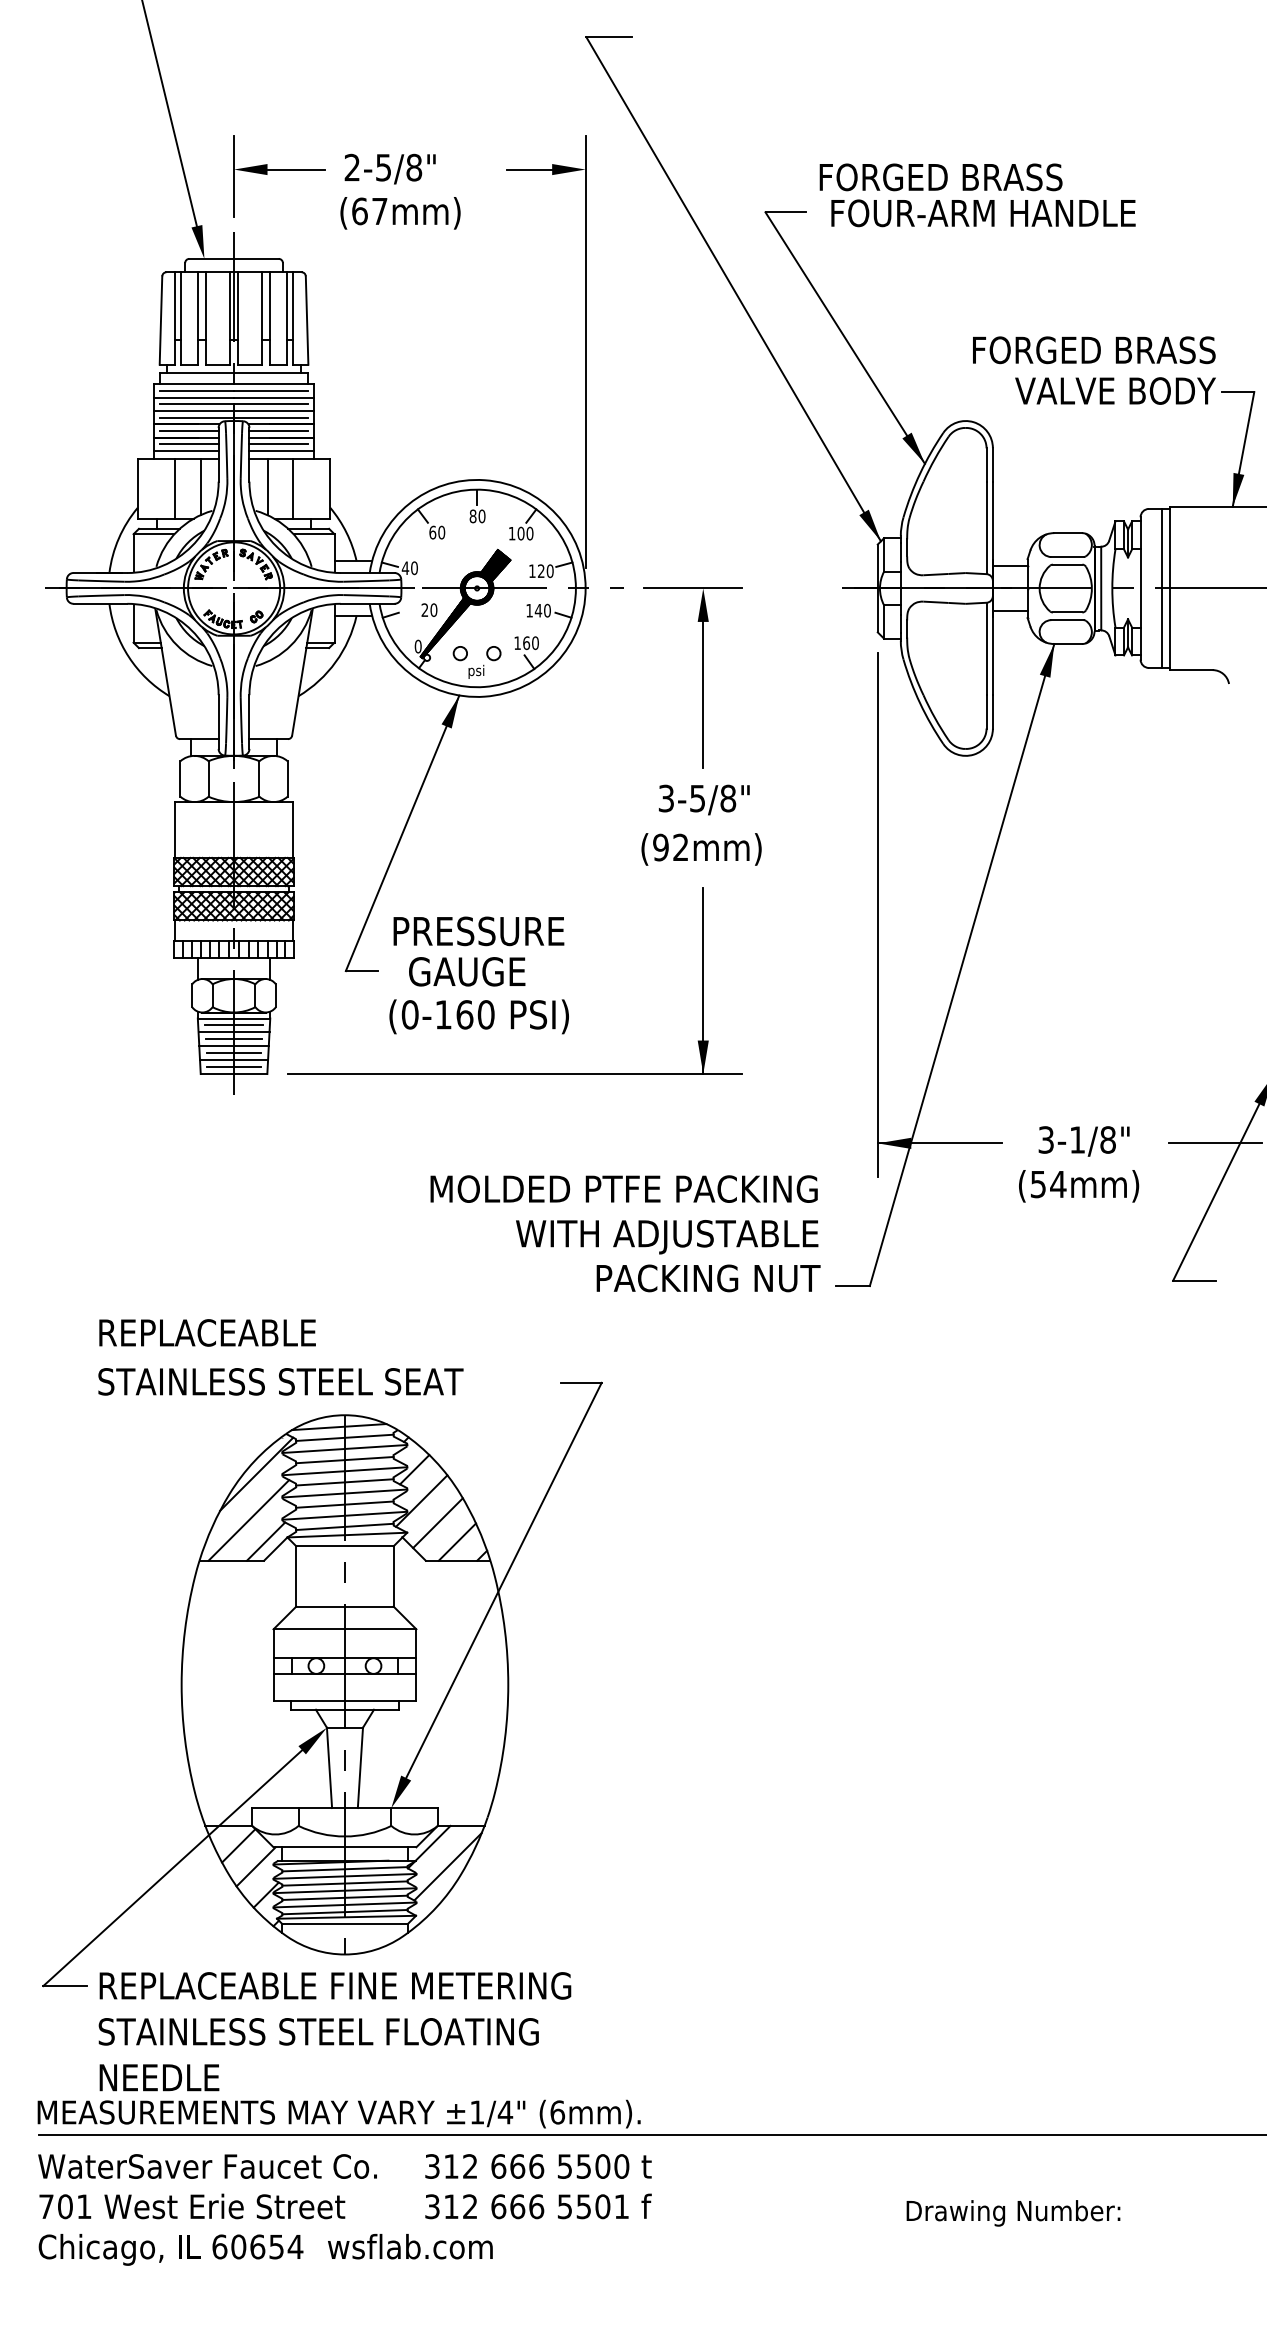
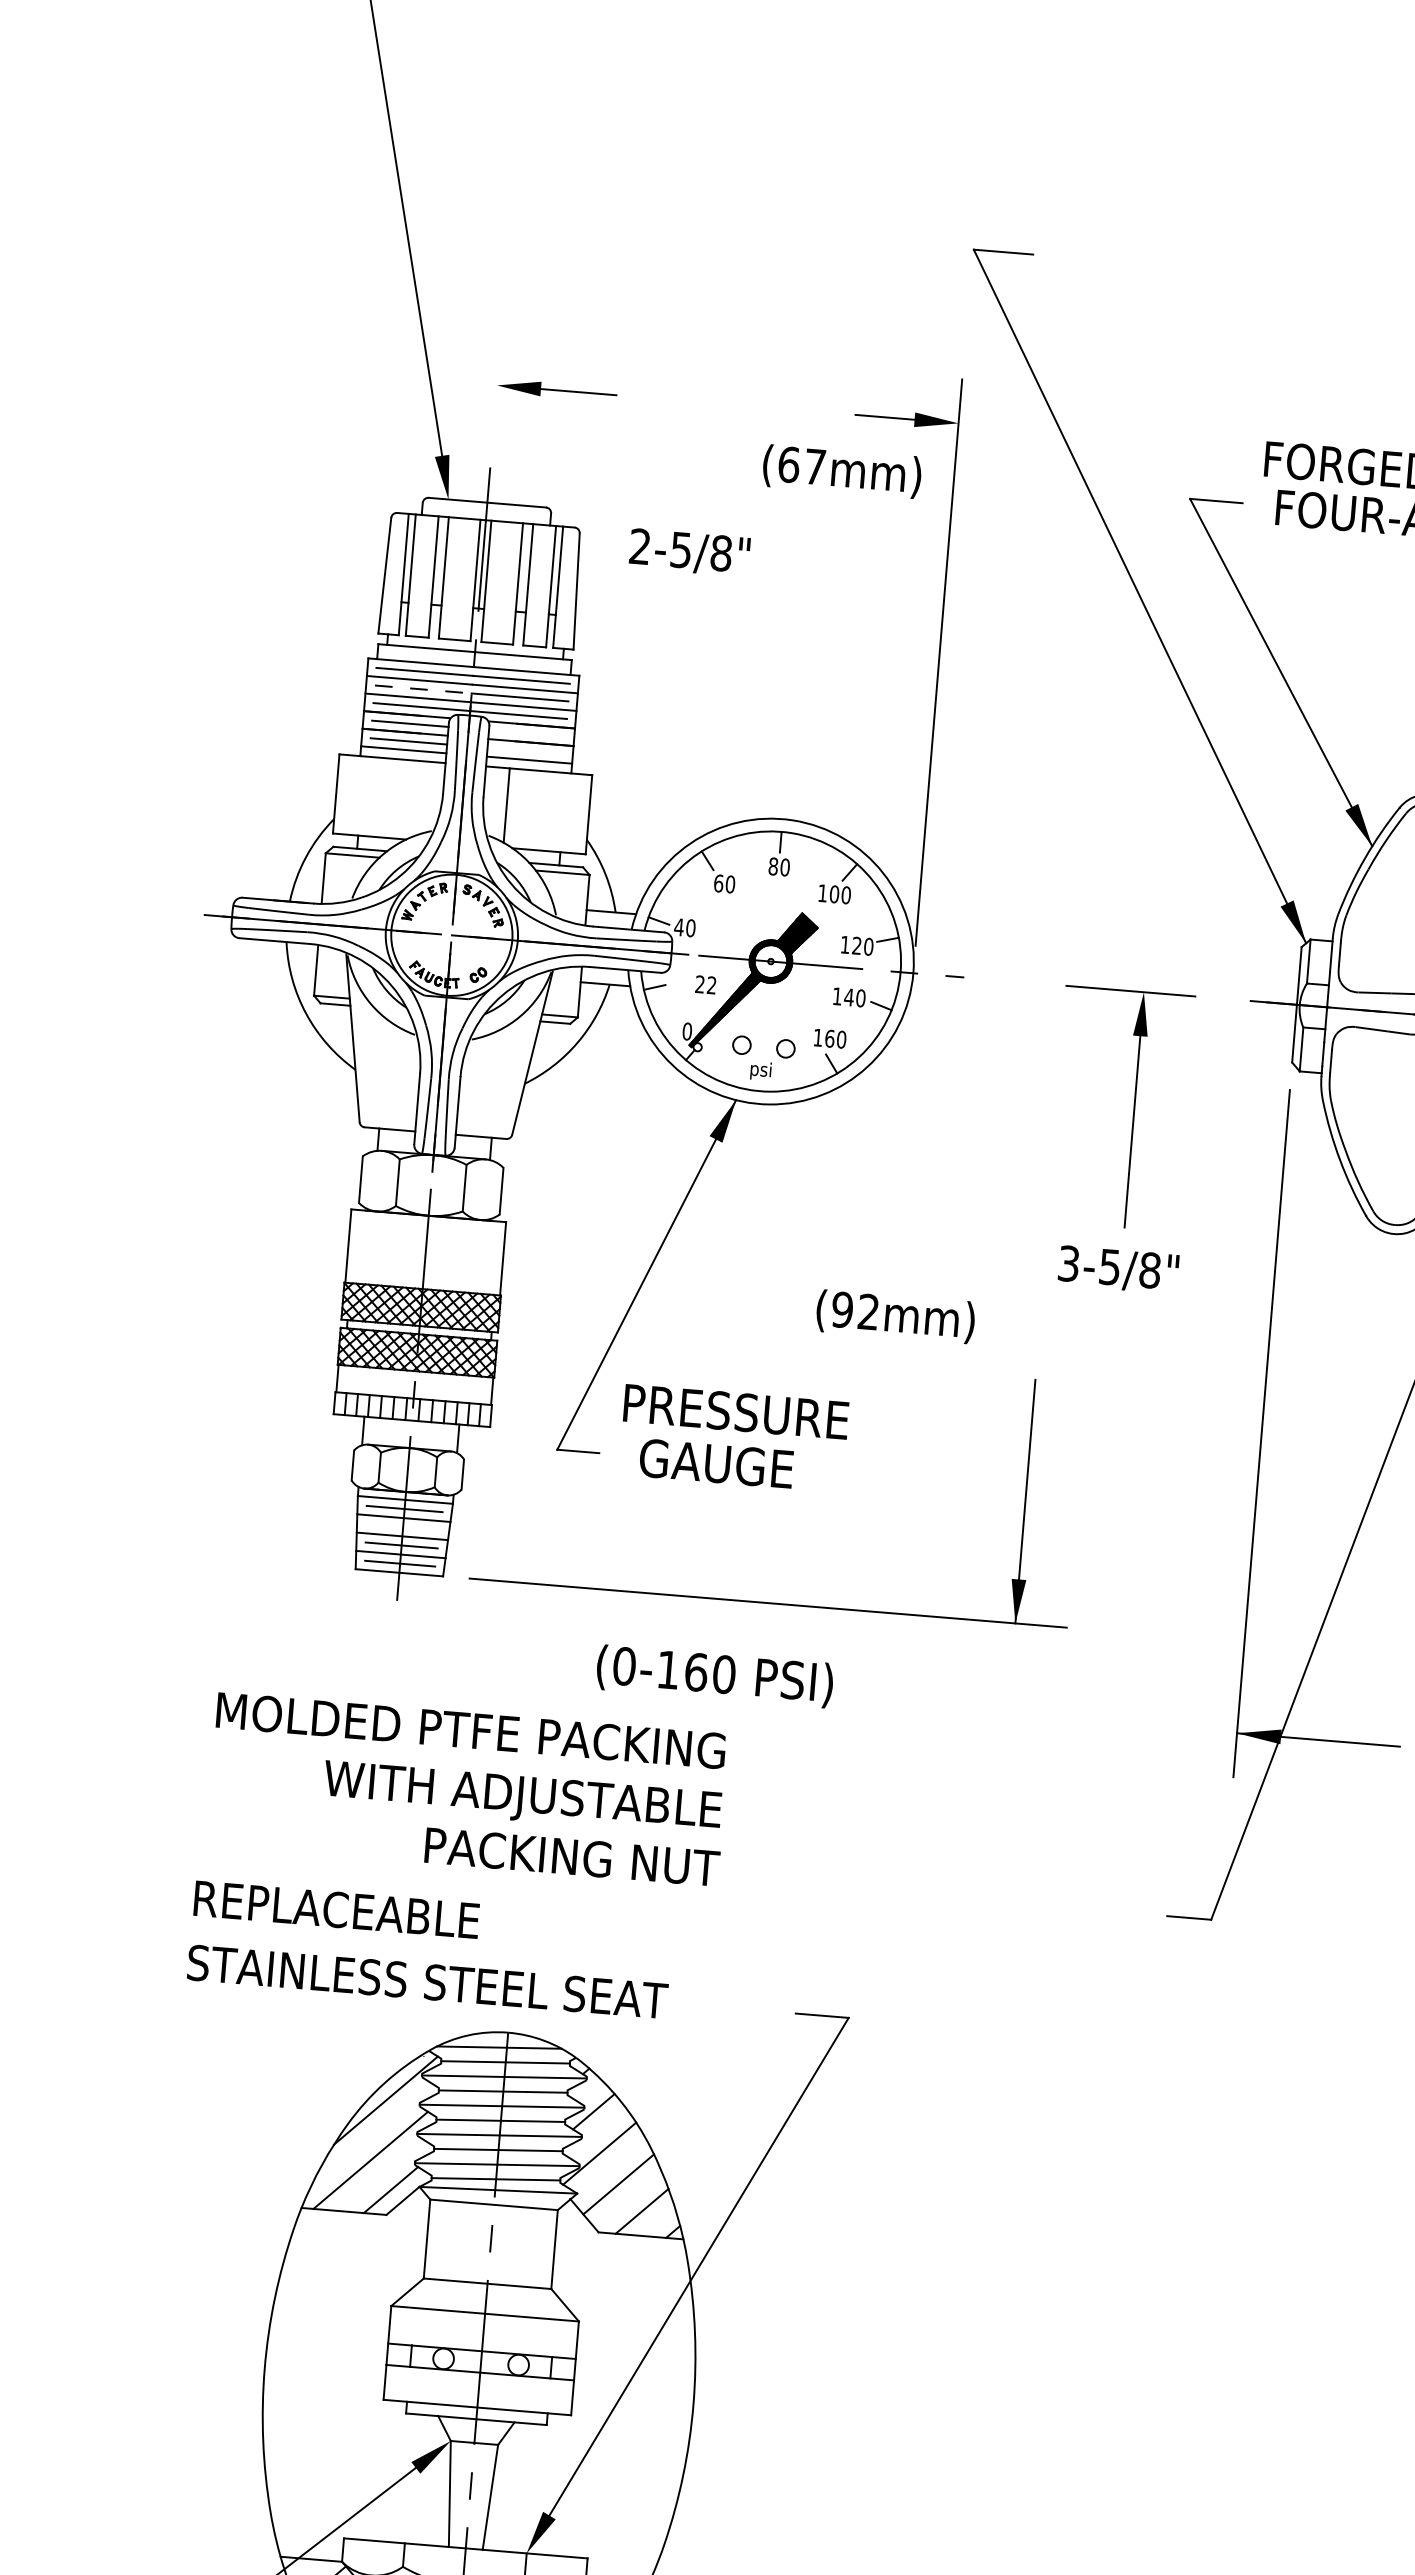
text: (389, 168) -> (688, 551), moved
line: (234, 176) -> (496, 394), removed
text: (400, 213) -> (842, 471), moved
line: (197, 404) -> (423, 689), solid -> dashed
line: (278, 430) -> (527, 732), removed
line: (278, 444) -> (525, 751), removed
line: (200, 486) -> (418, 797), removed
line: (175, 488) -> (385, 797), removed
line: (292, 488) -> (539, 810), removed
text: (433, 609) -> (711, 984), 20 -> 22
part: (702, 677) -> (1133, 1109), moved
text: (704, 799) -> (1118, 1269), moved
text: (701, 849) -> (895, 1316), moved
text: (478, 1016) -> (714, 1675), moved
line: (233, 1039) -> (402, 1527), removed
text: (625, 1233) -> (468, 1789), moved

